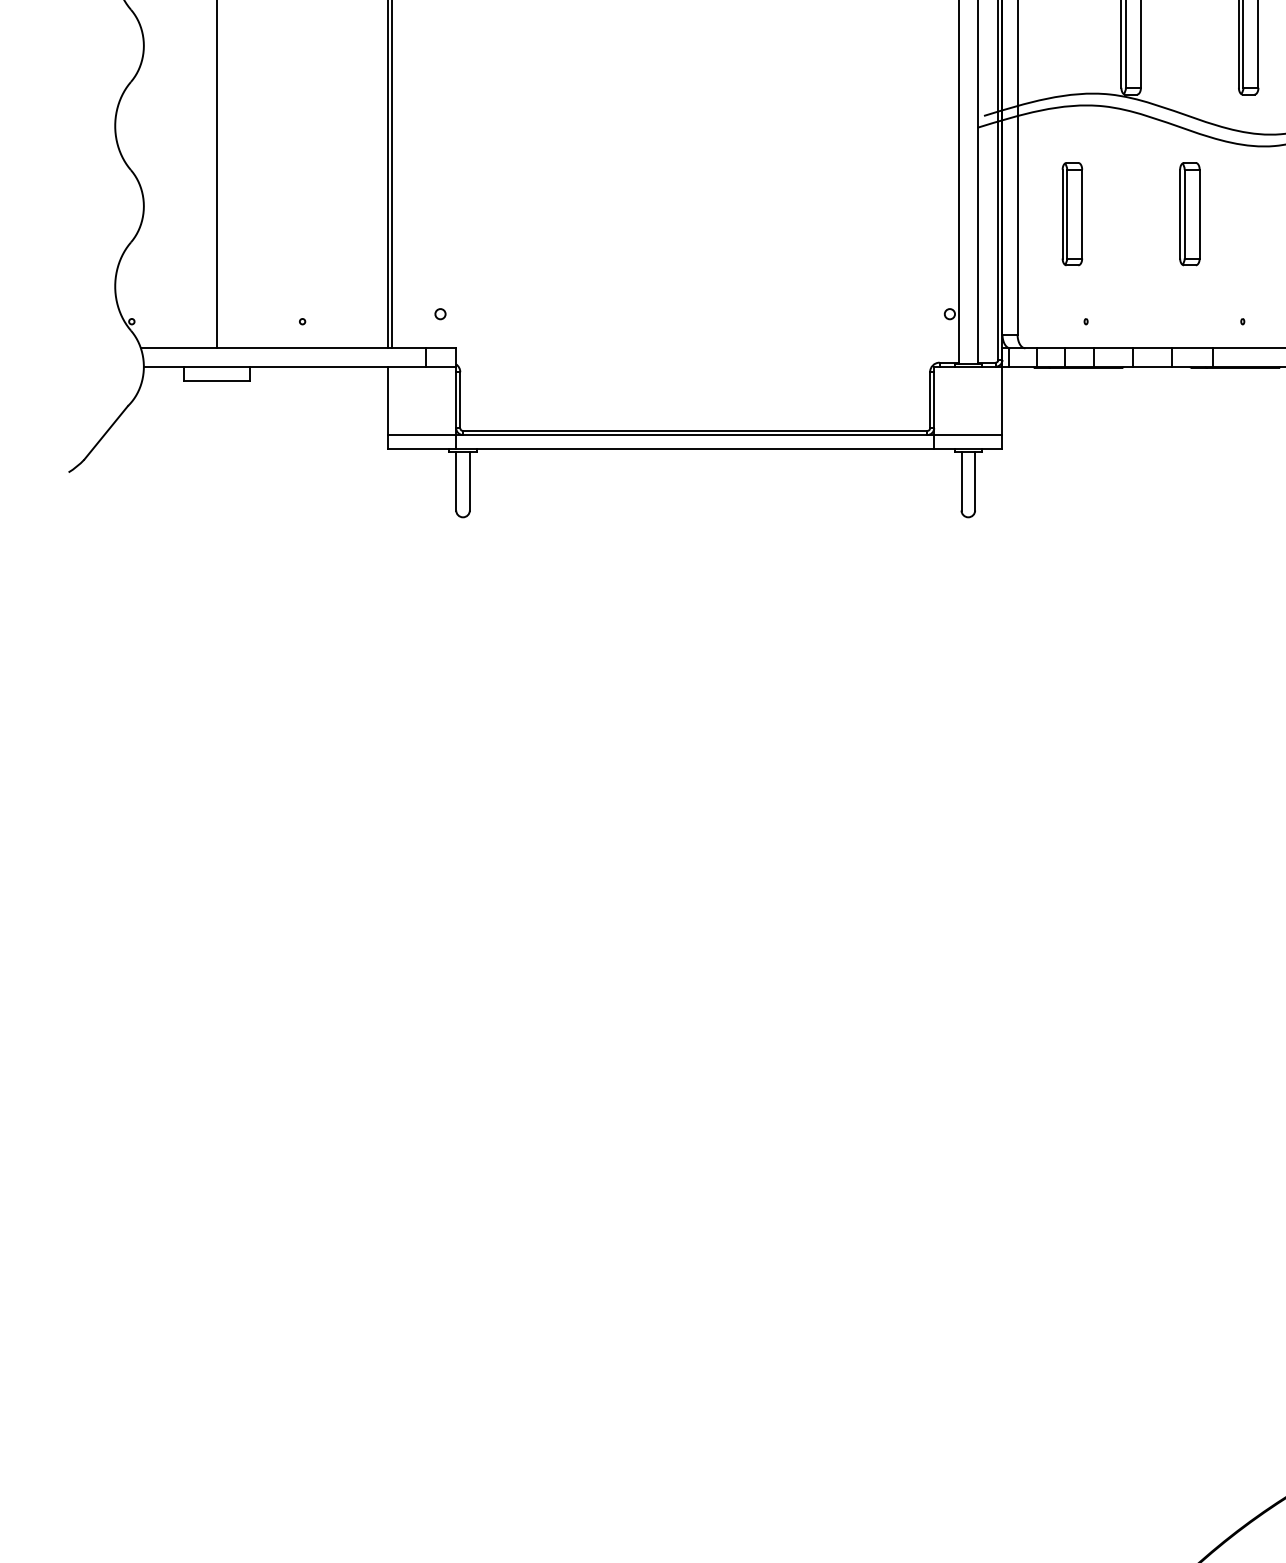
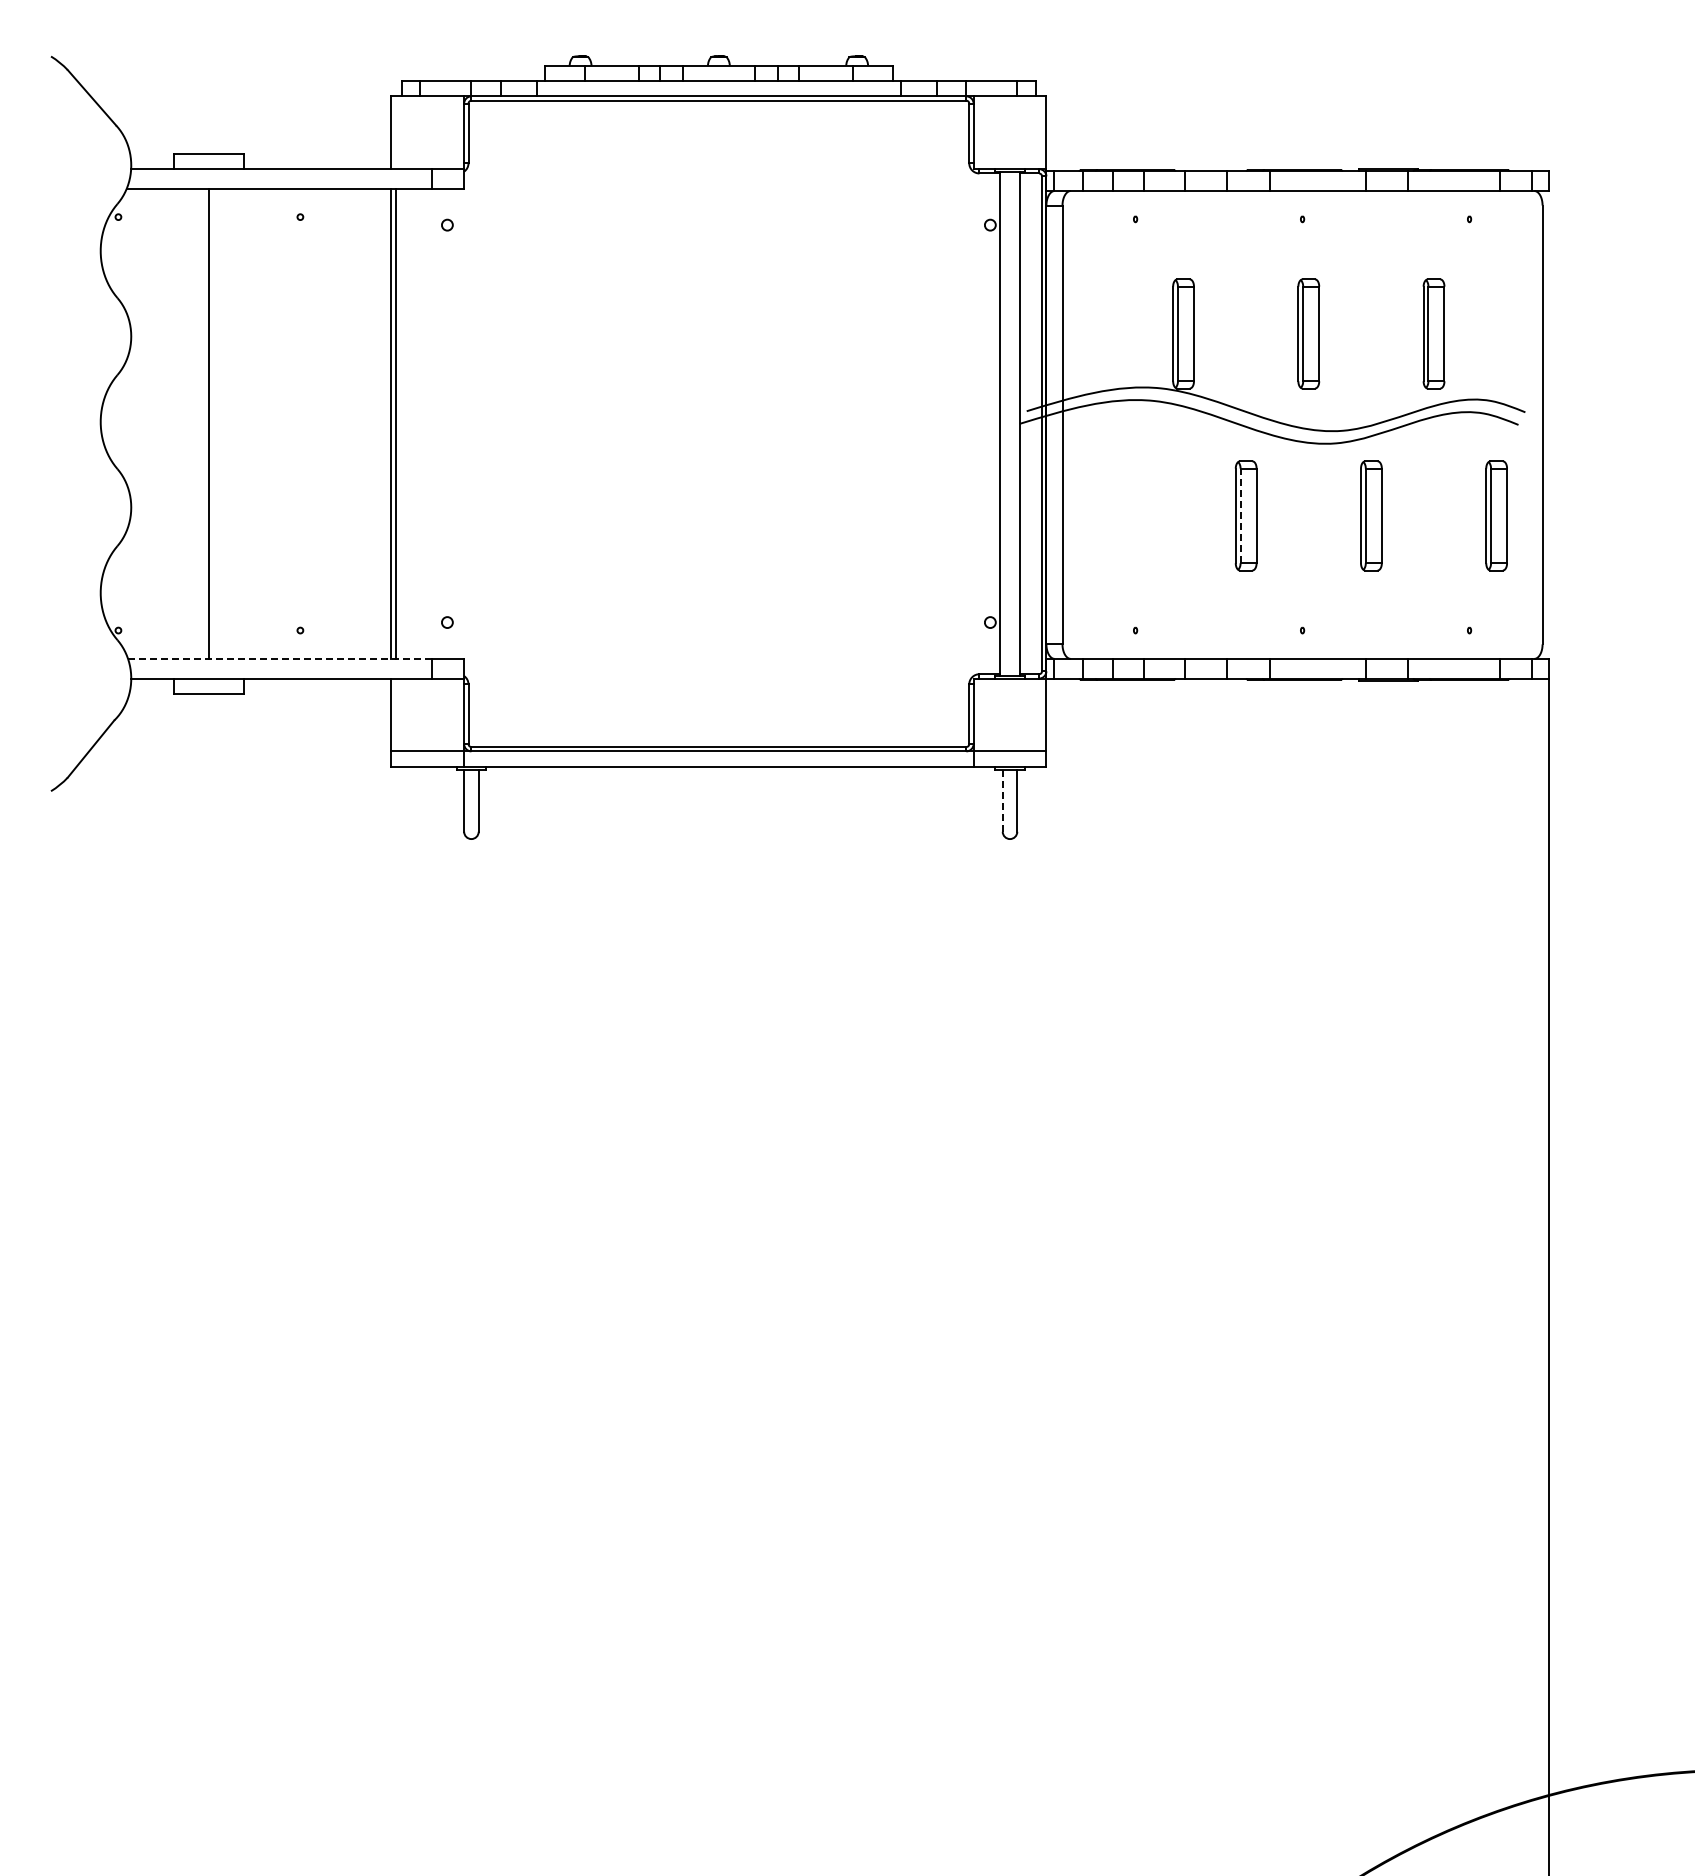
part: (1071, 213) -> (1120, 515), removed
line: (1184, 213) -> (1240, 515), solid -> dashed
line: (283, 347) -> (280, 658), solid -> dashed
line: (961, 482) -> (1002, 801), solid -> dashed

